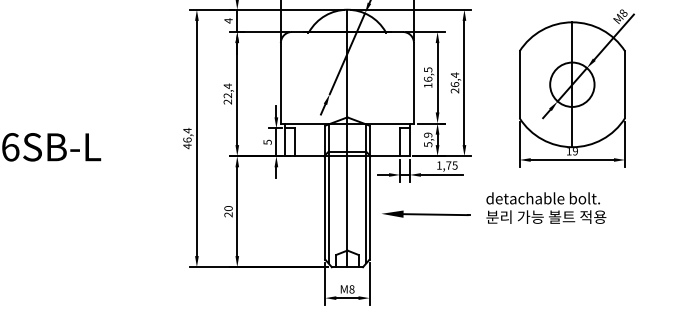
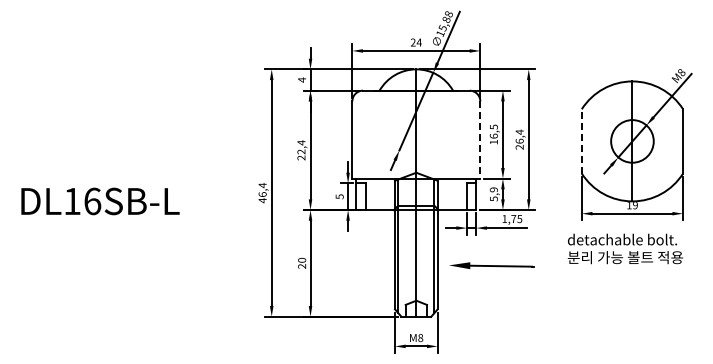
line: (414, 83) -> (480, 140), solid -> dashed
line: (519, 83) -> (581, 140), solid -> dashed
text: (545, 207) -> (624, 248), moved

